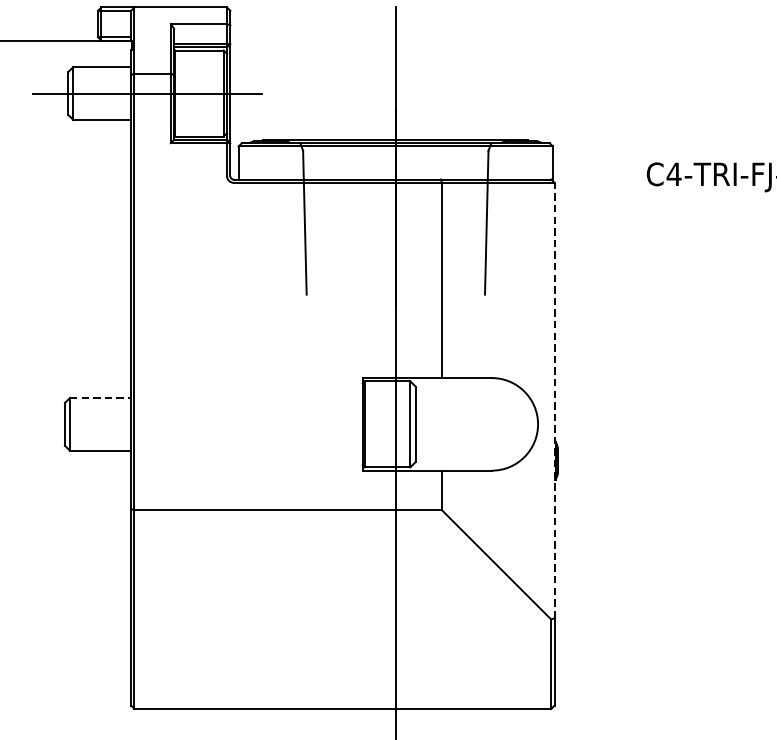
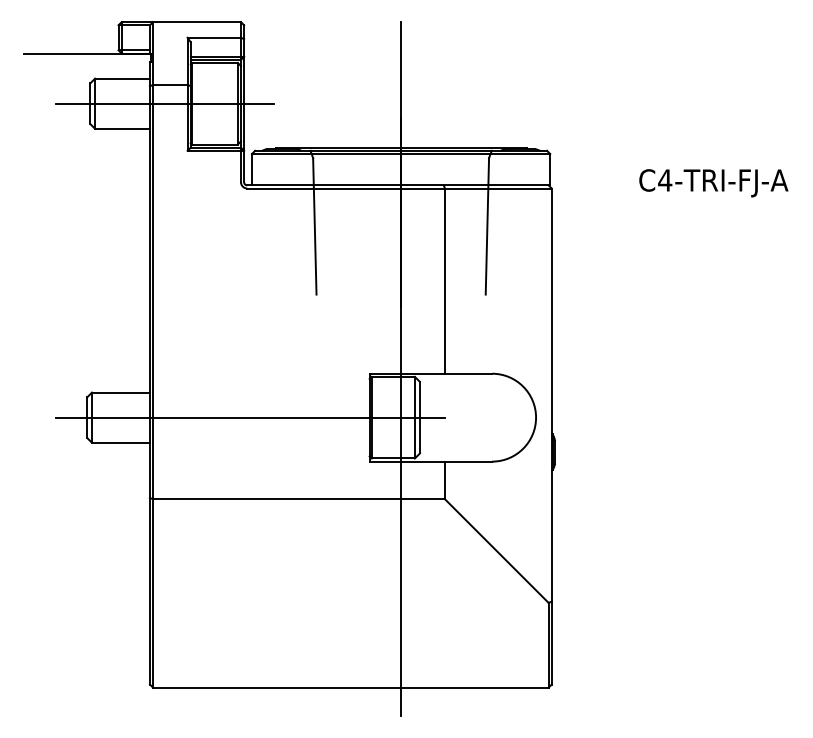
line: (100, 397) -> (120, 392), dashed -> solid
line: (554, 400) -> (551, 395), dashed -> solid
line: (237, 424) -> (250, 417), added

